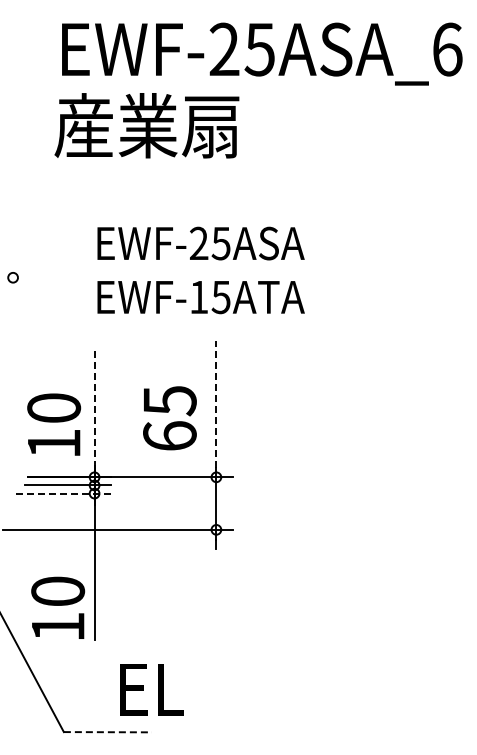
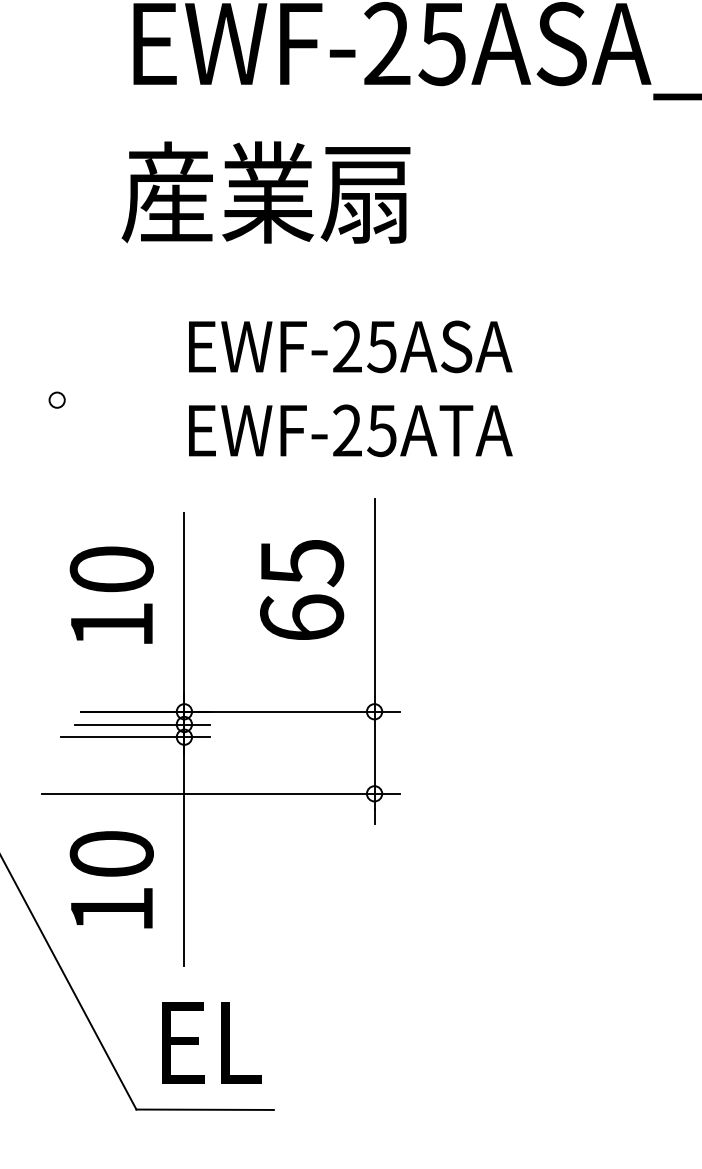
text: (146, 125) -> (265, 192), moved
text: (198, 296) -> (346, 429), EWF-15ATA -> EWF-25ATA
line: (216, 403) -> (374, 596), dashed -> solid
line: (94, 408) -> (184, 604), dashed -> solid
text: (169, 418) -> (301, 590), moved
text: (54, 424) -> (112, 594), moved
line: (63, 493) -> (135, 737), dashed -> solid
text: (58, 607) -> (112, 879), moved
text: (151, 689) -> (210, 1043), moved
line: (108, 732) -> (206, 1110), dashed -> solid

